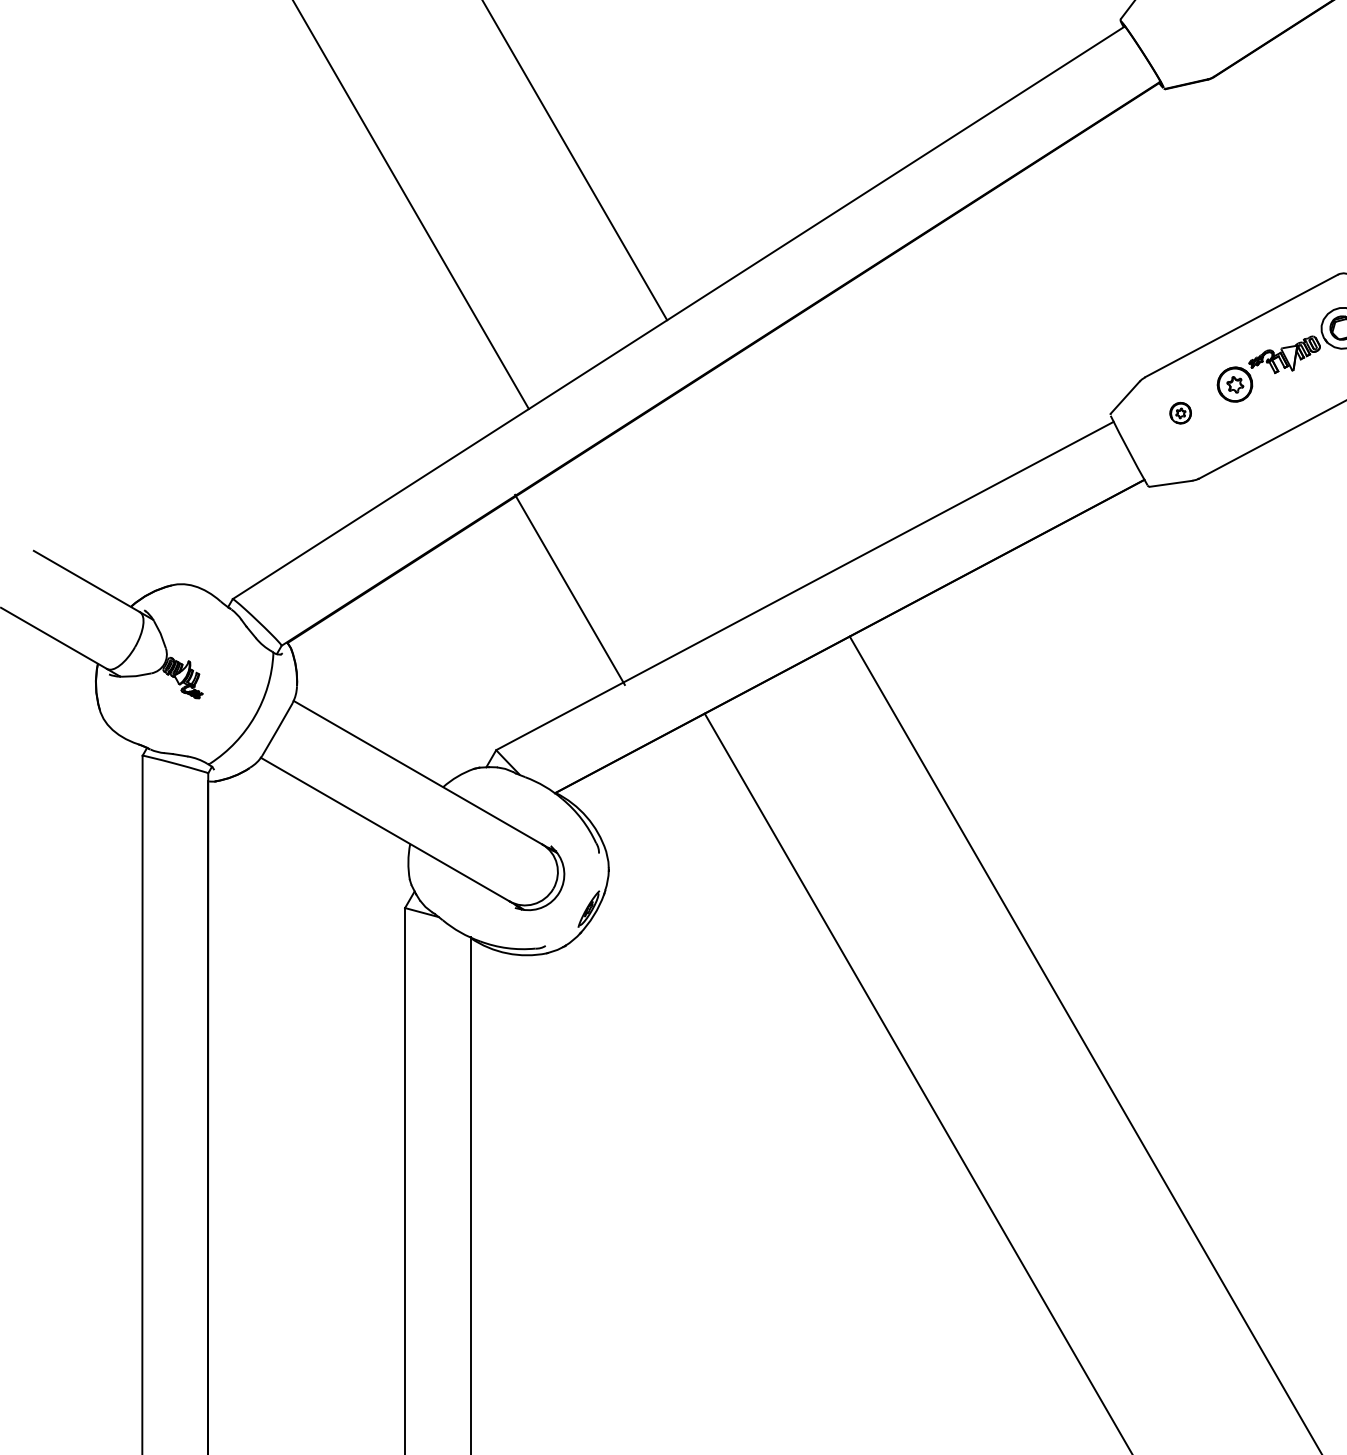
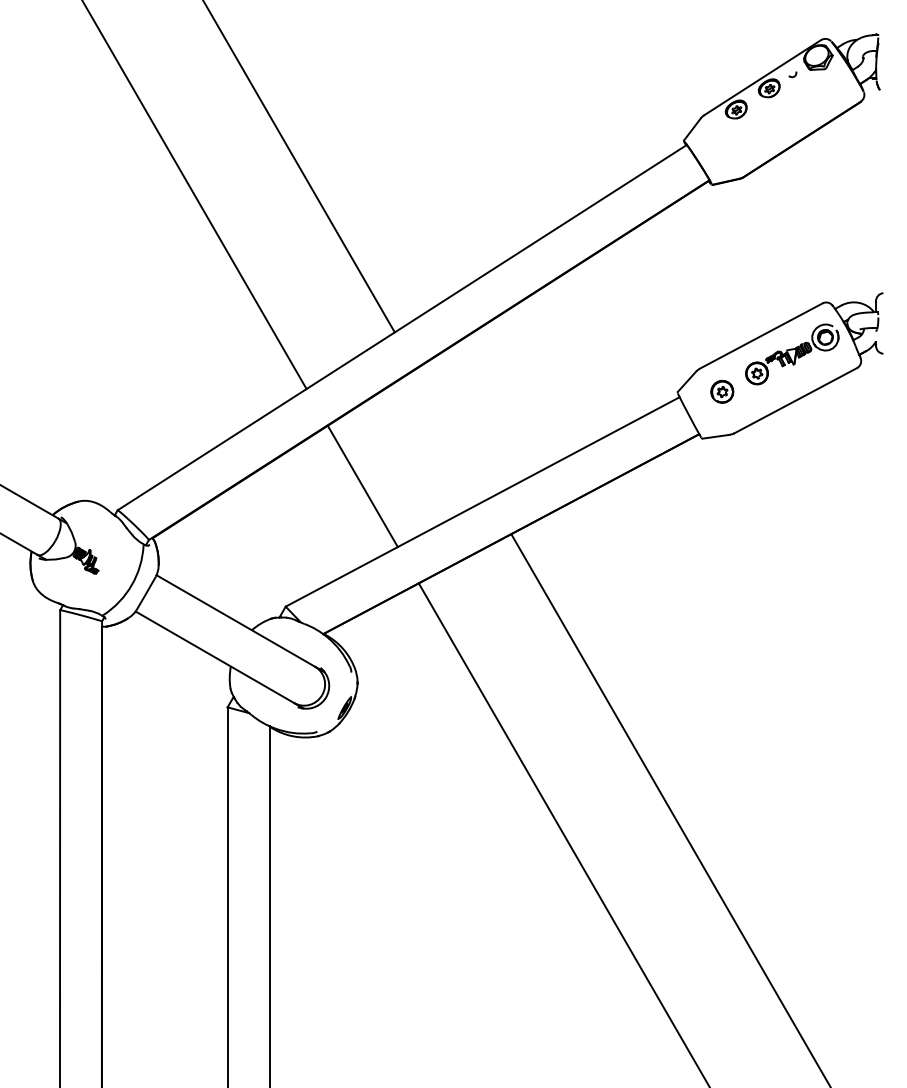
part: (1180, 412) -> (722, 391), size x1.67
line: (569, 590) -> (362, 486), moved

